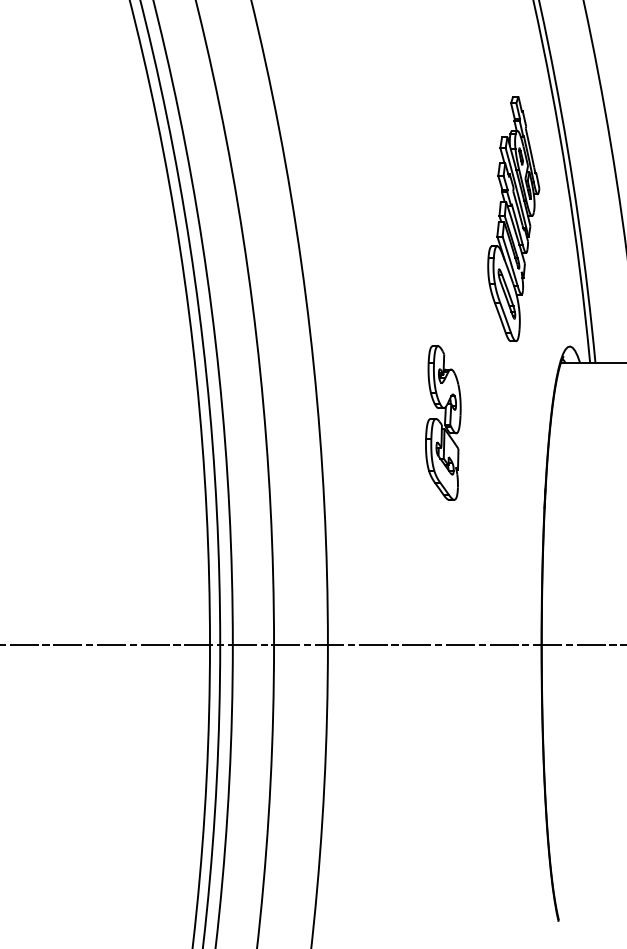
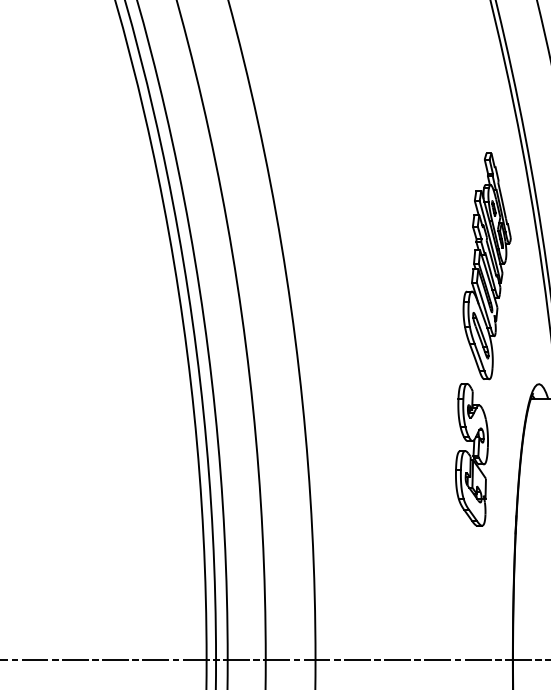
part: (443, 422) -> (472, 454), moved

